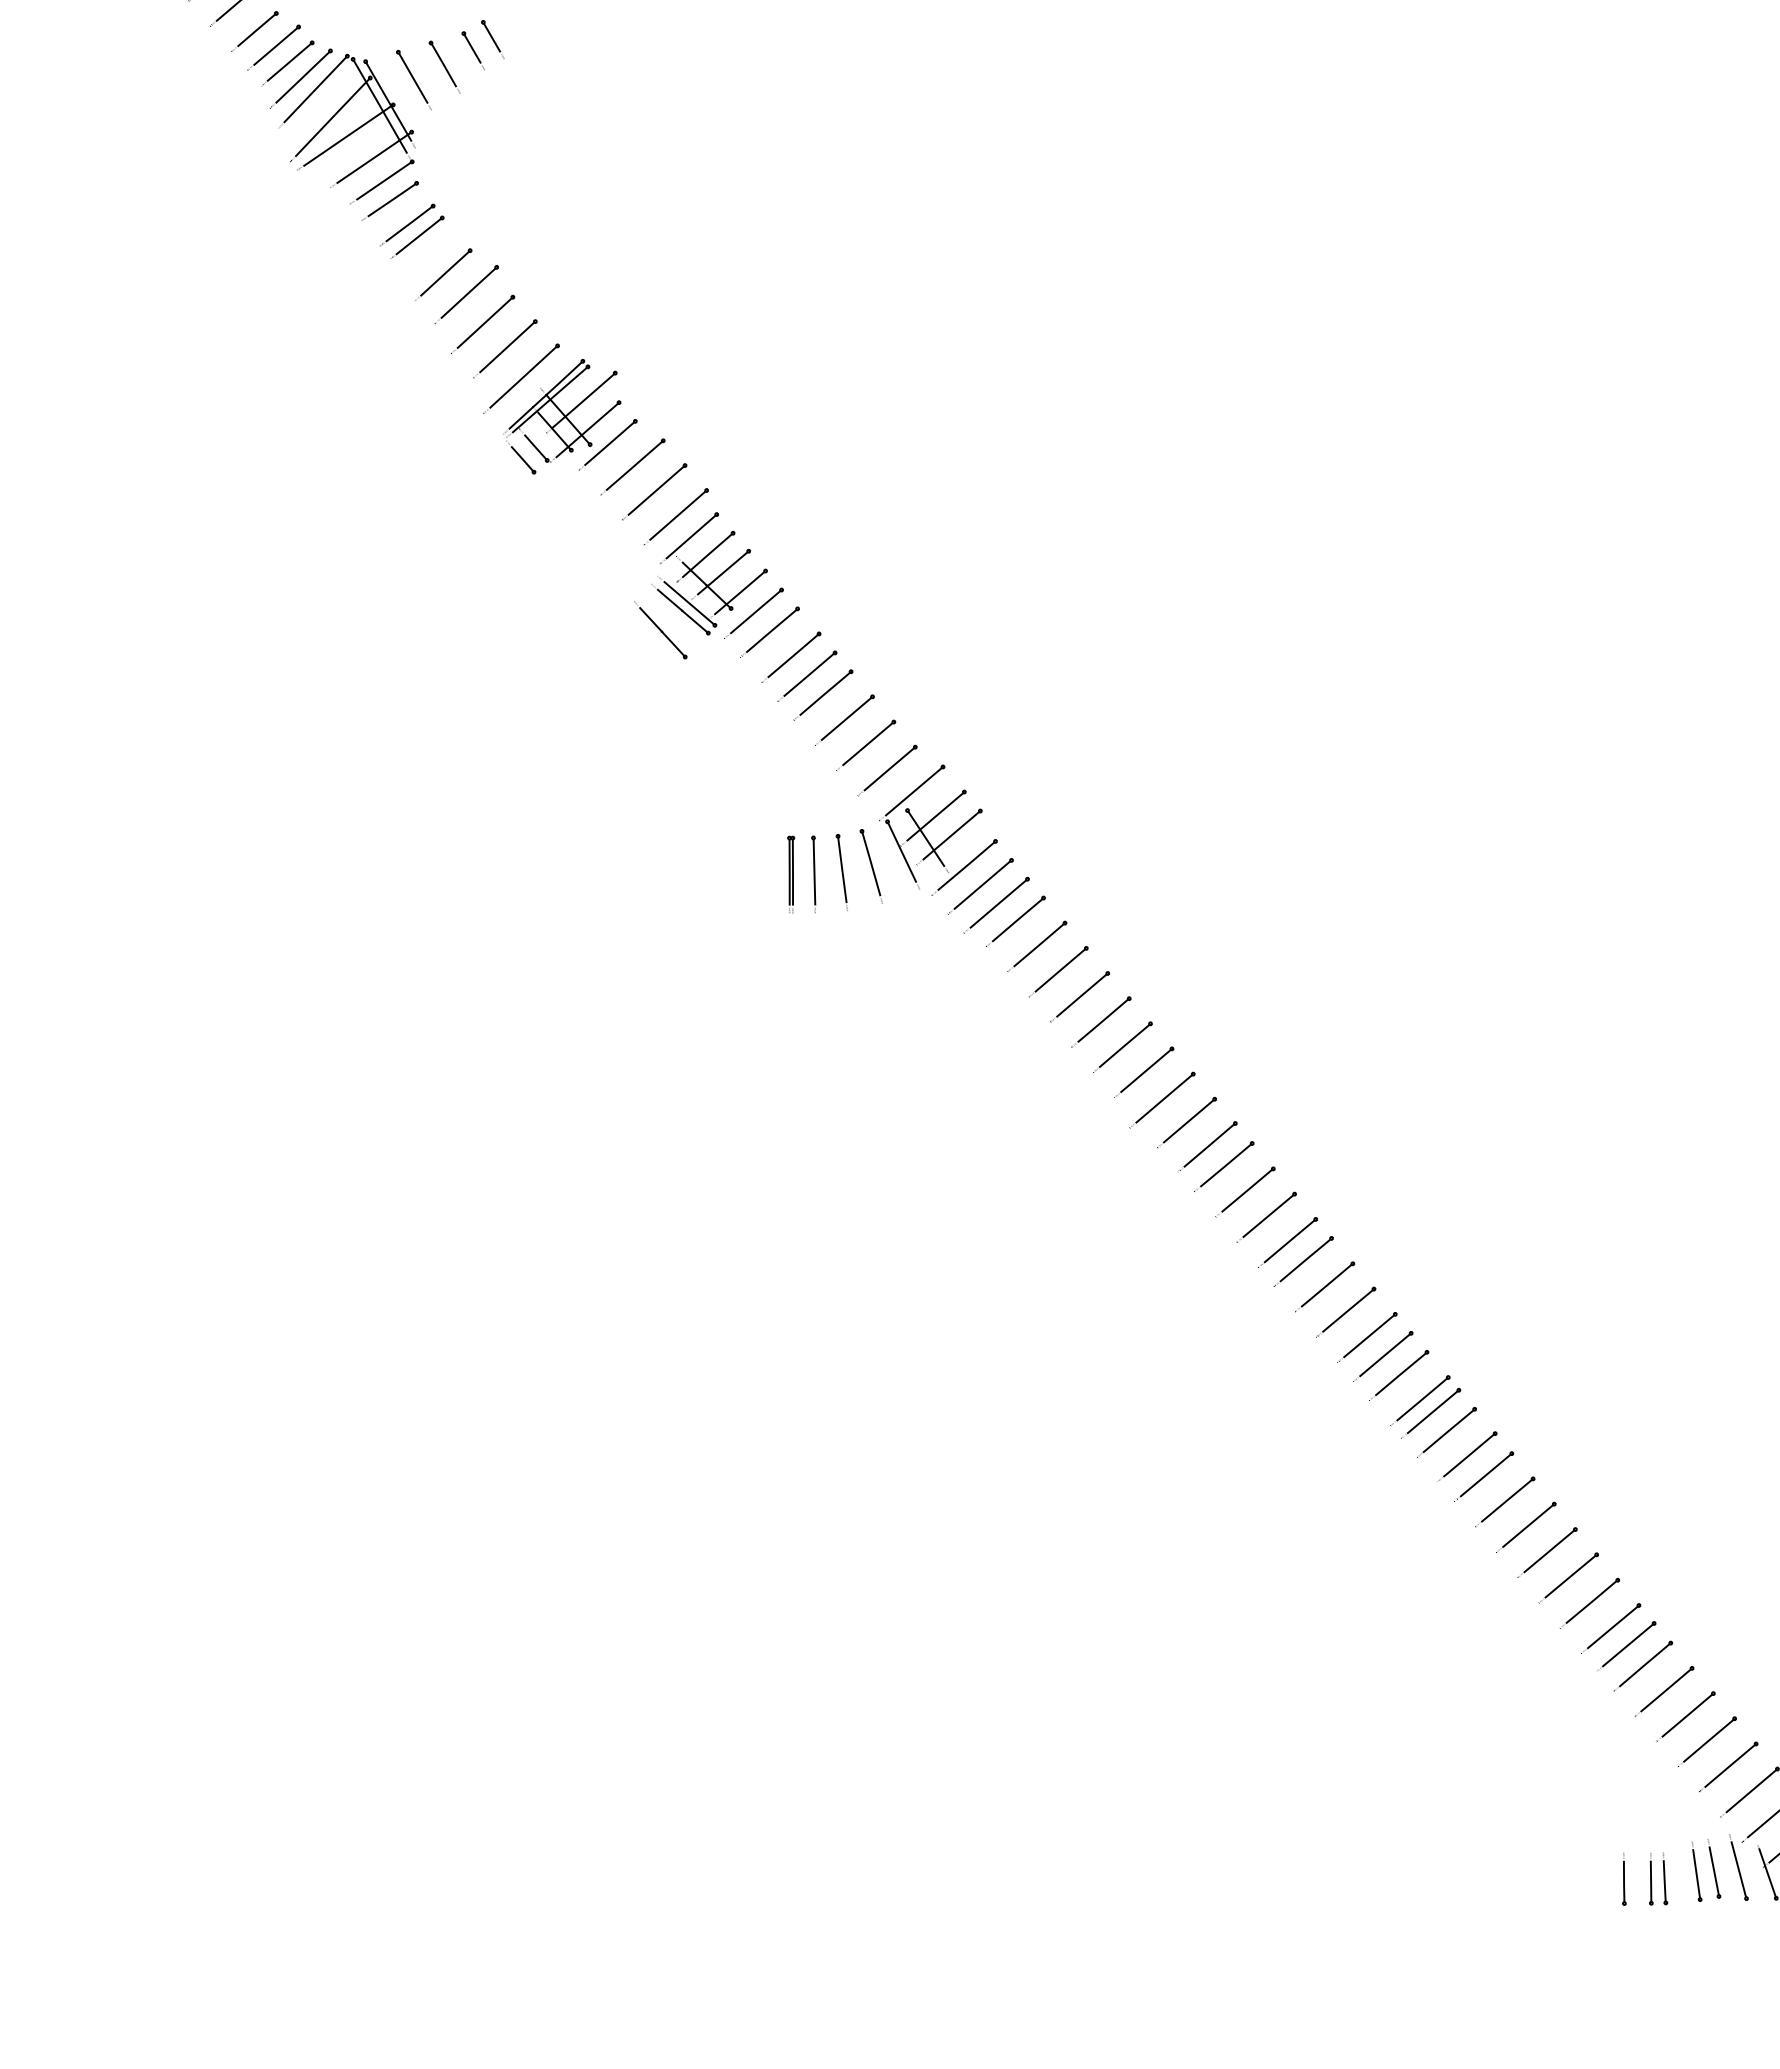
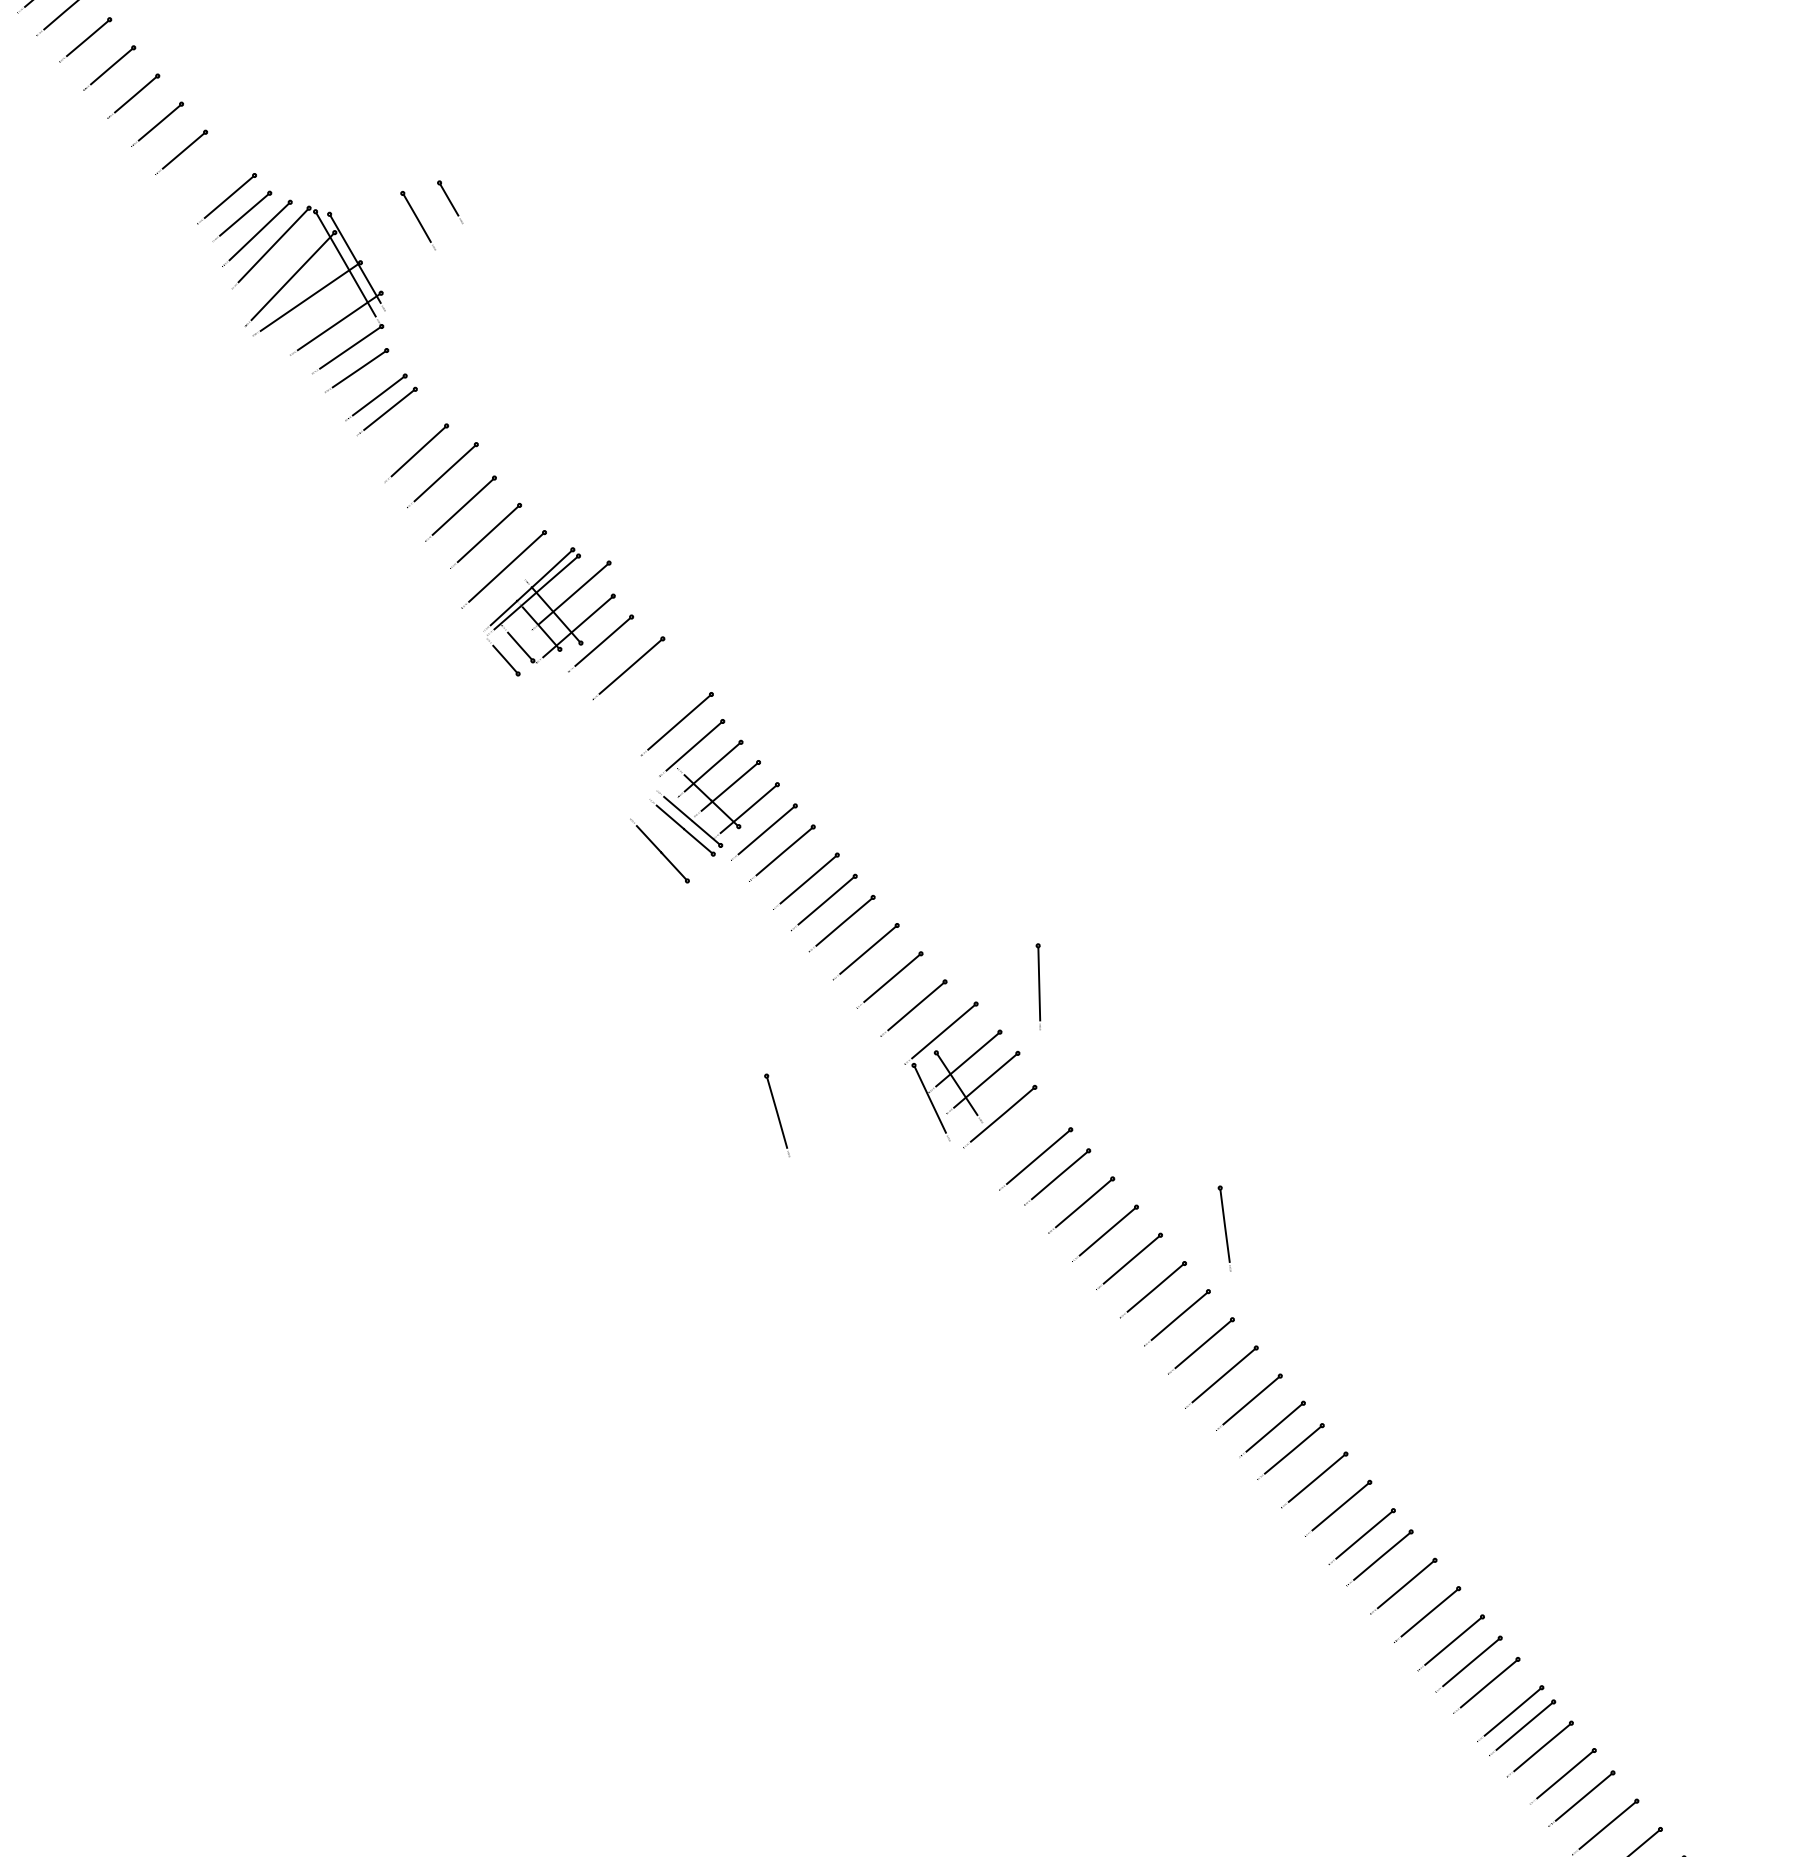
part: (254, 31) -> (205, 180), removed
part: (492, 39) -> (471, 189), removed
part: (413, 80) -> (383, 235), removed
part: (654, 491) -> (653, 695), removed
part: (870, 866) -> (776, 1115), moved
part: (841, 872) -> (1224, 1228), moved
part: (791, 874) -> (806, 1124), removed
part: (813, 874) -> (1038, 986), moved
part: (980, 886) -> (1018, 1137), removed

